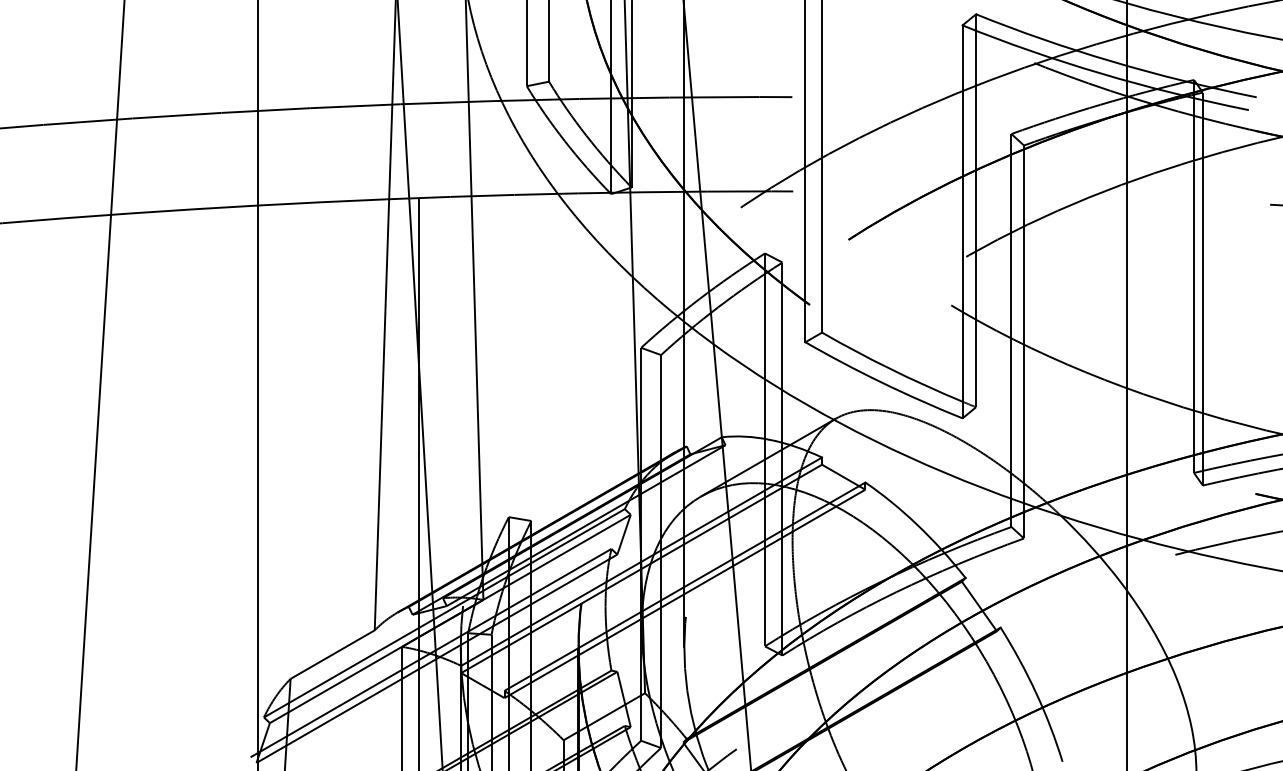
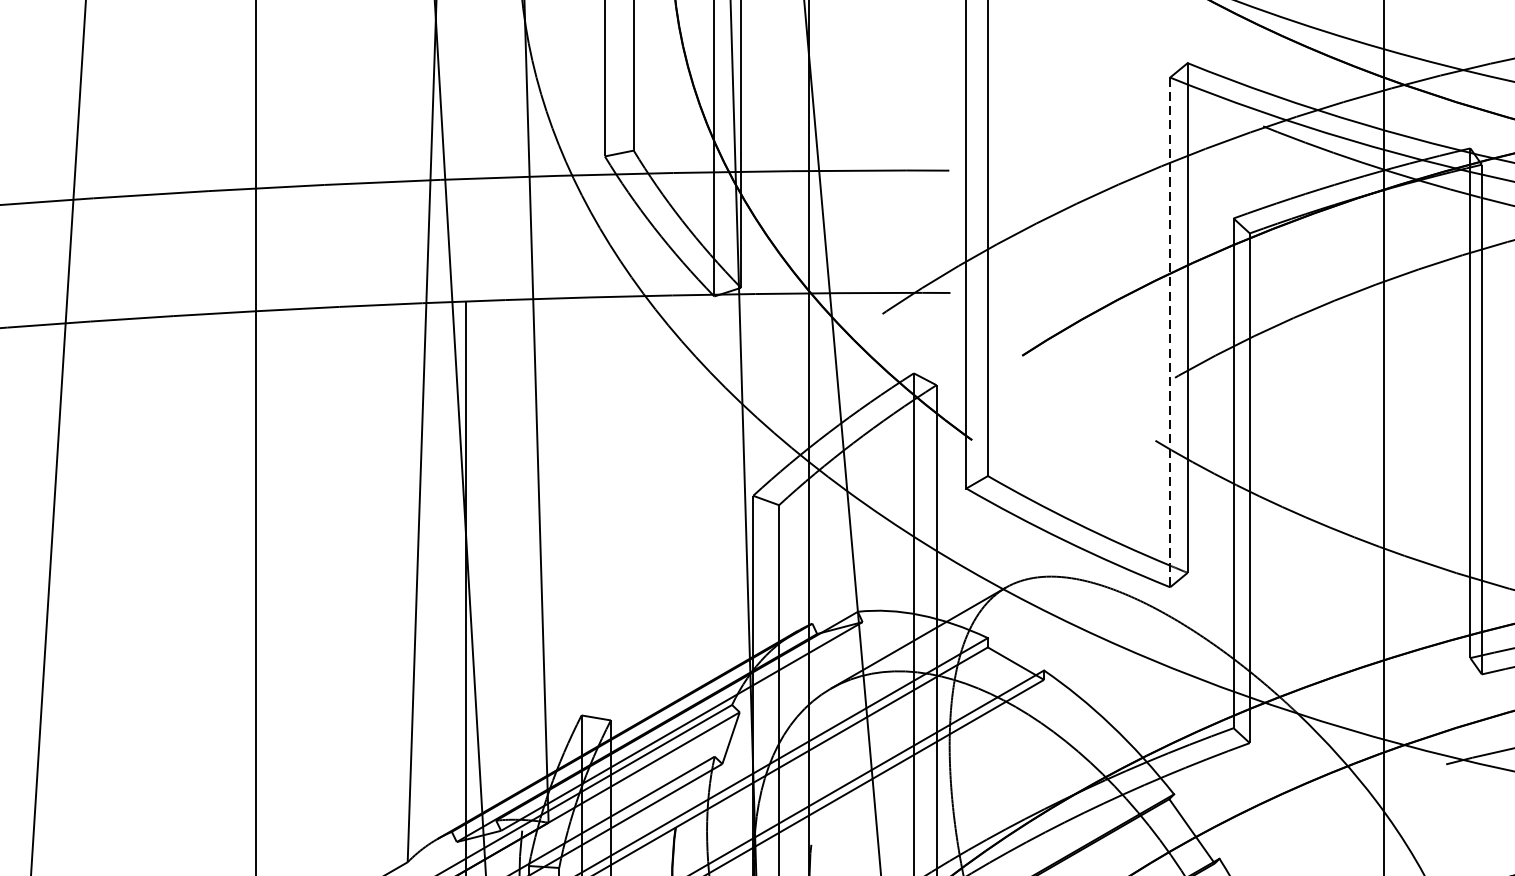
line: (962, 222) -> (1170, 333), solid -> dashed

